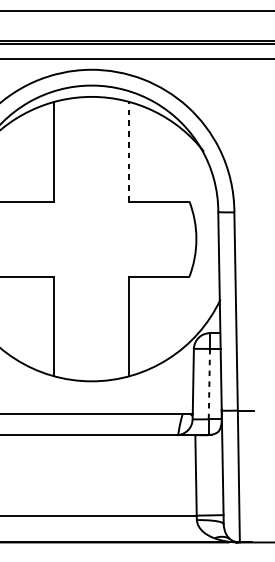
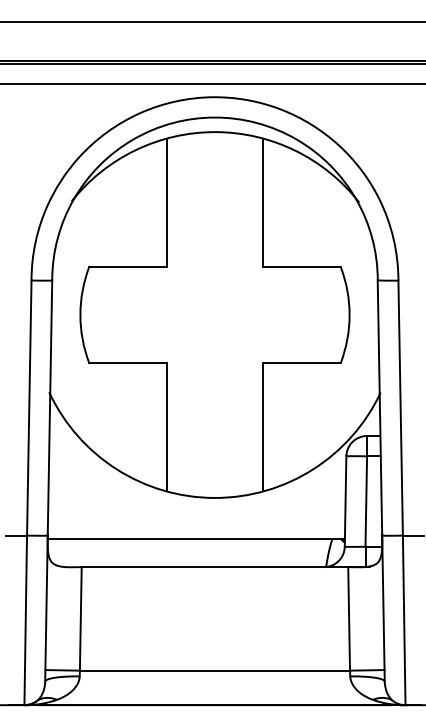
line: (129, 151) -> (263, 202), dashed -> solid
line: (209, 384) -> (366, 502), dashed -> solid

